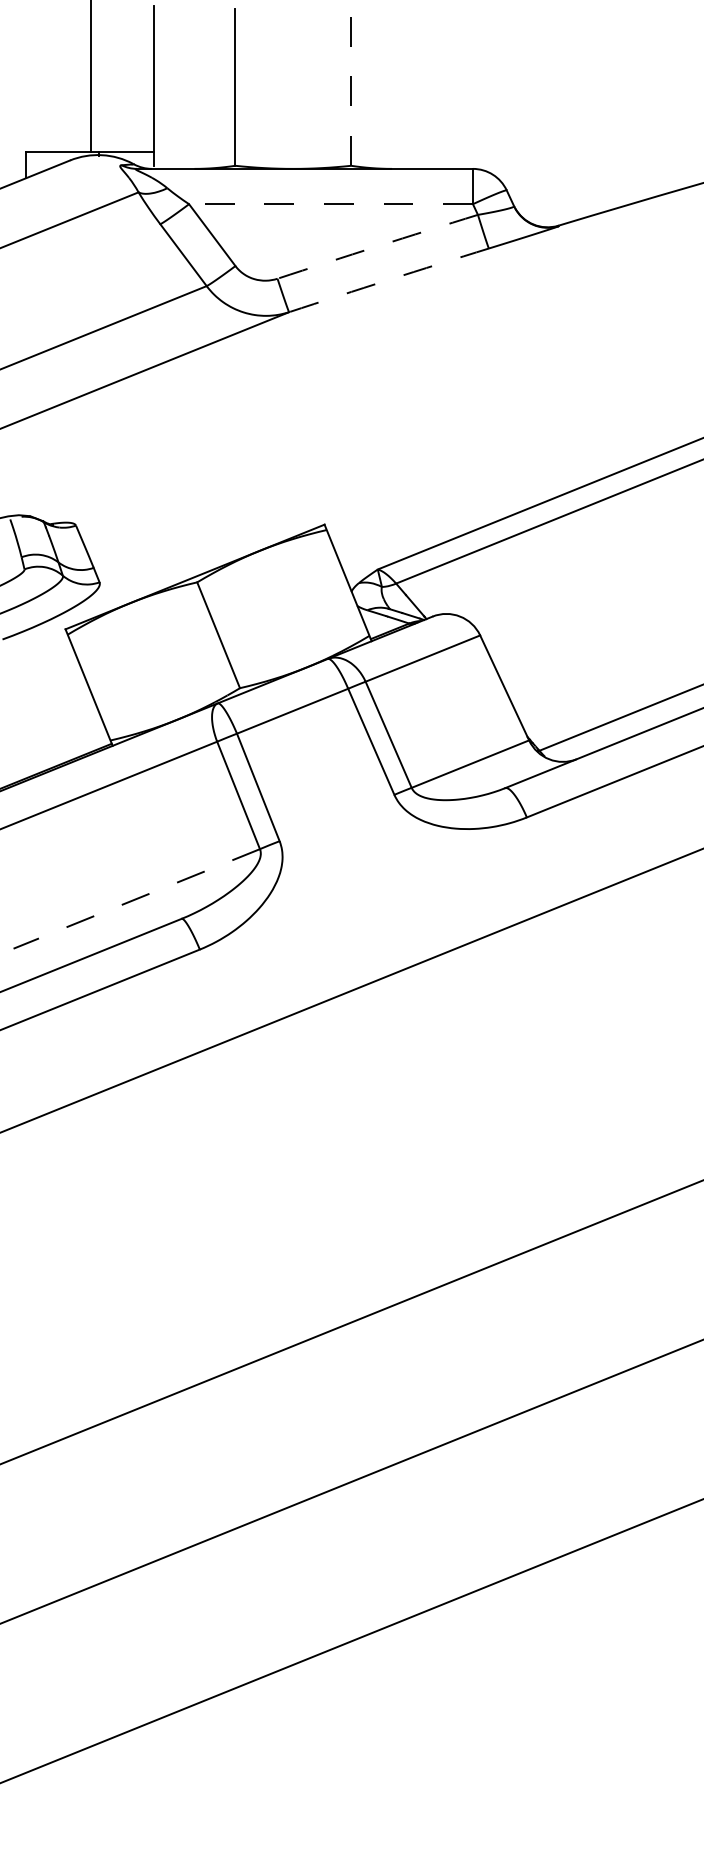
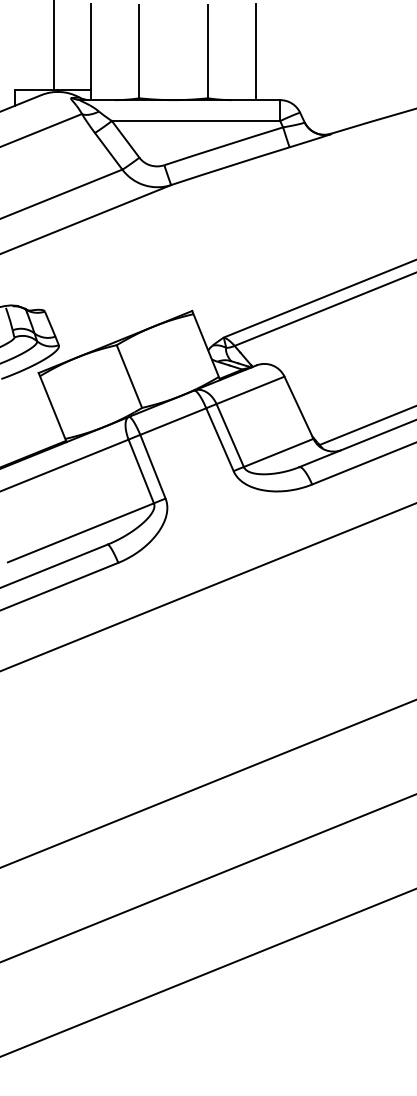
line: (432, 85) -> (256, 50), added
line: (350, 86) -> (207, 51), dashed -> solid
line: (330, 204) -> (195, 121), dashed -> solid
arc: (377, 247) -> (223, 146), dashed -> solid
arc: (389, 279) -> (230, 165), dashed -> solid
line: (136, 898) -> (80, 532), dashed -> solid

